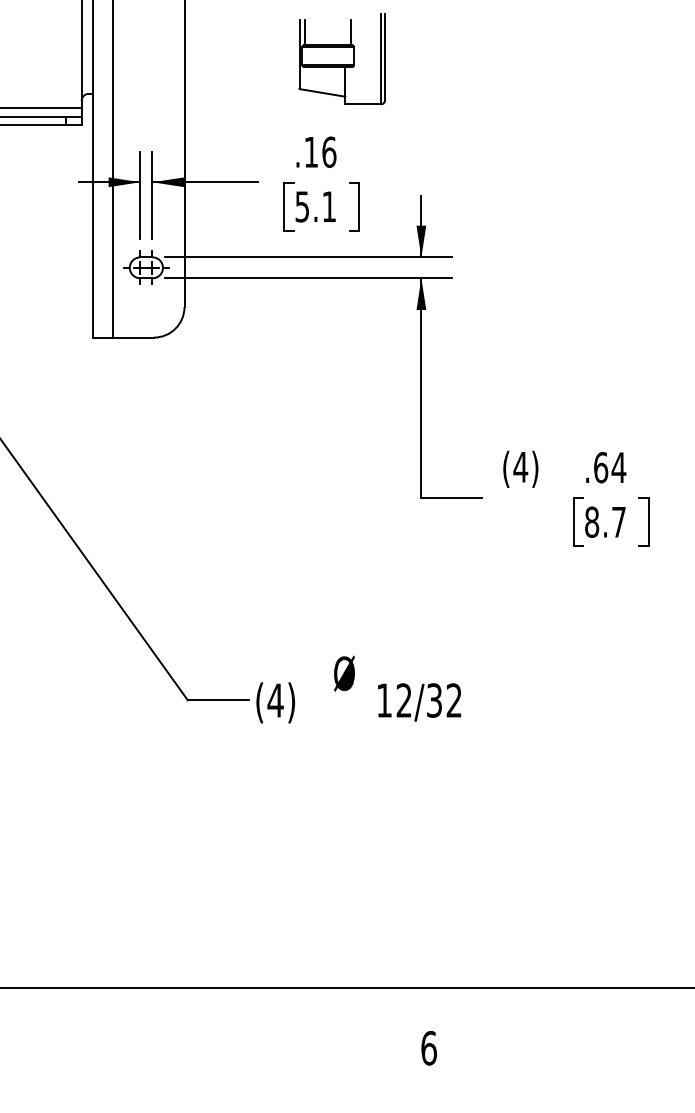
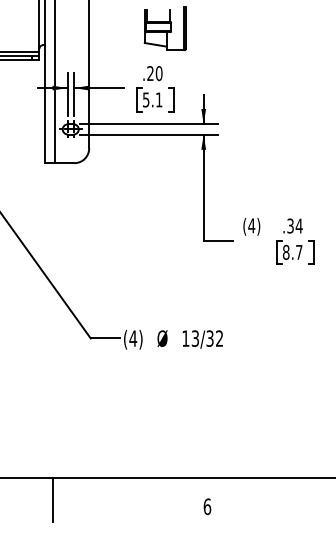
text: (319, 152) -> (154, 73), .16 -> .20
text: (600, 466) -> (290, 225), .64 -> .34
text: (344, 673) -> (162, 338), moved
text: (402, 700) -> (194, 338), 12/32 -> 13/32
line: (108, 1033) -> (52, 499), added

